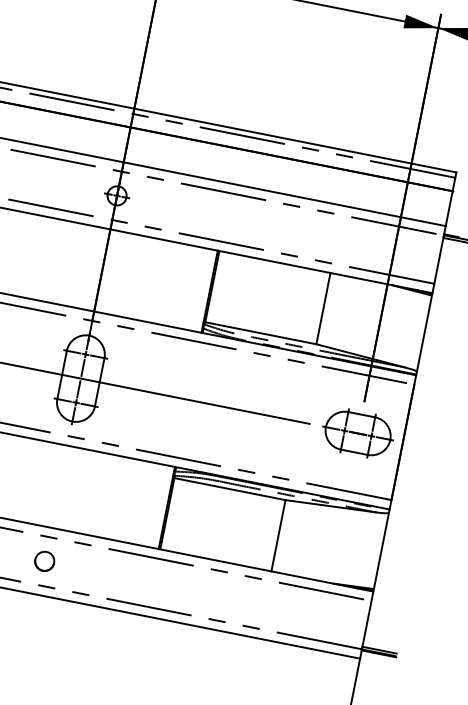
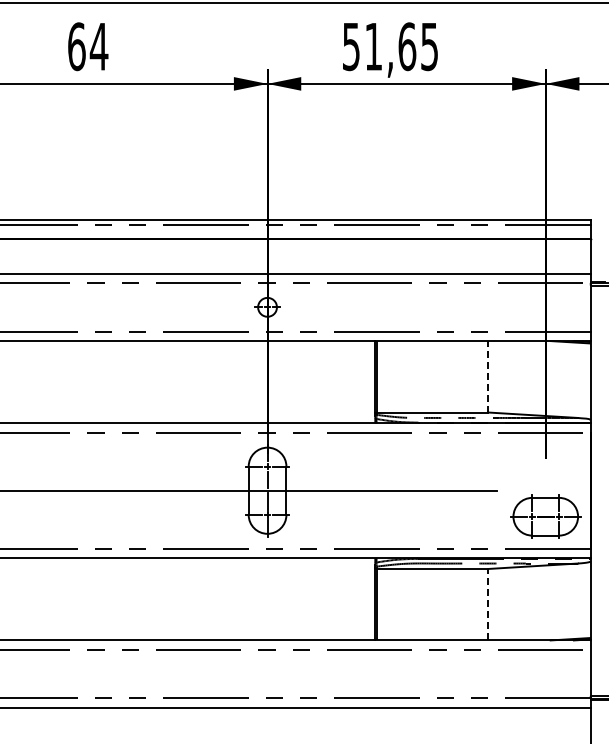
line: (323, 308) -> (488, 376), solid -> dashed
part: (357, 433) -> (545, 516), moved
line: (278, 535) -> (488, 604), solid -> dashed
part: (44, 560) -> (267, 673), removed

